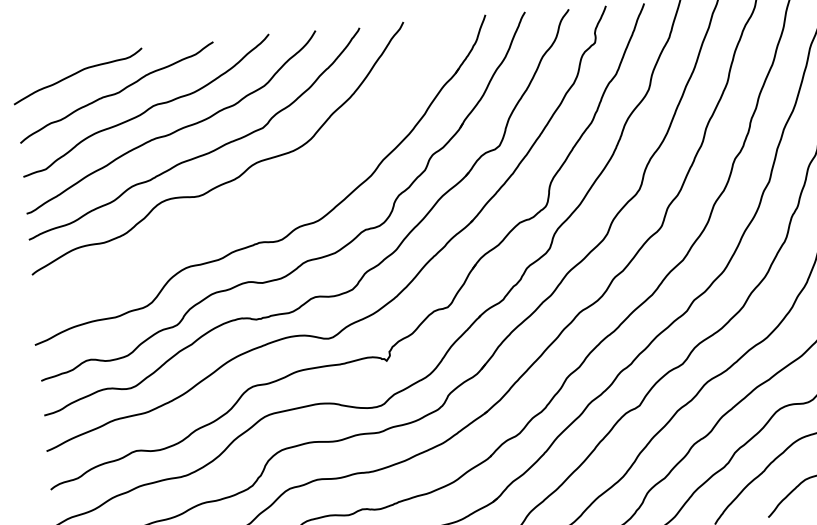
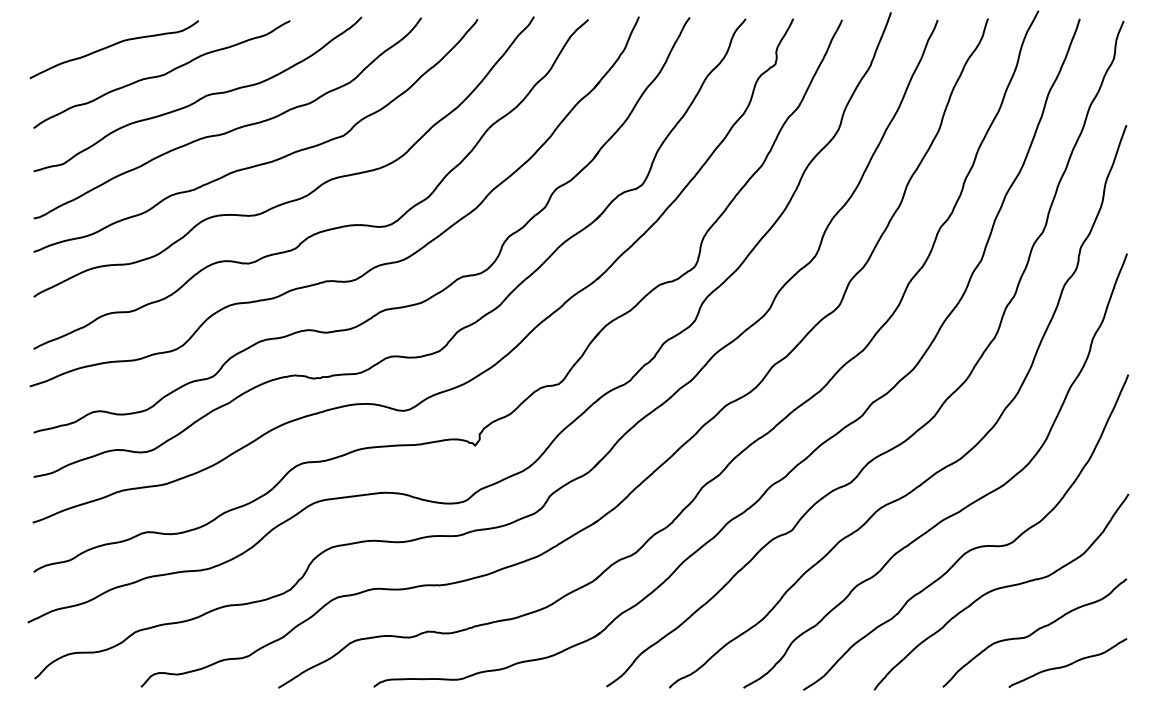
curve: (252, 203) -> (321, 230), added

